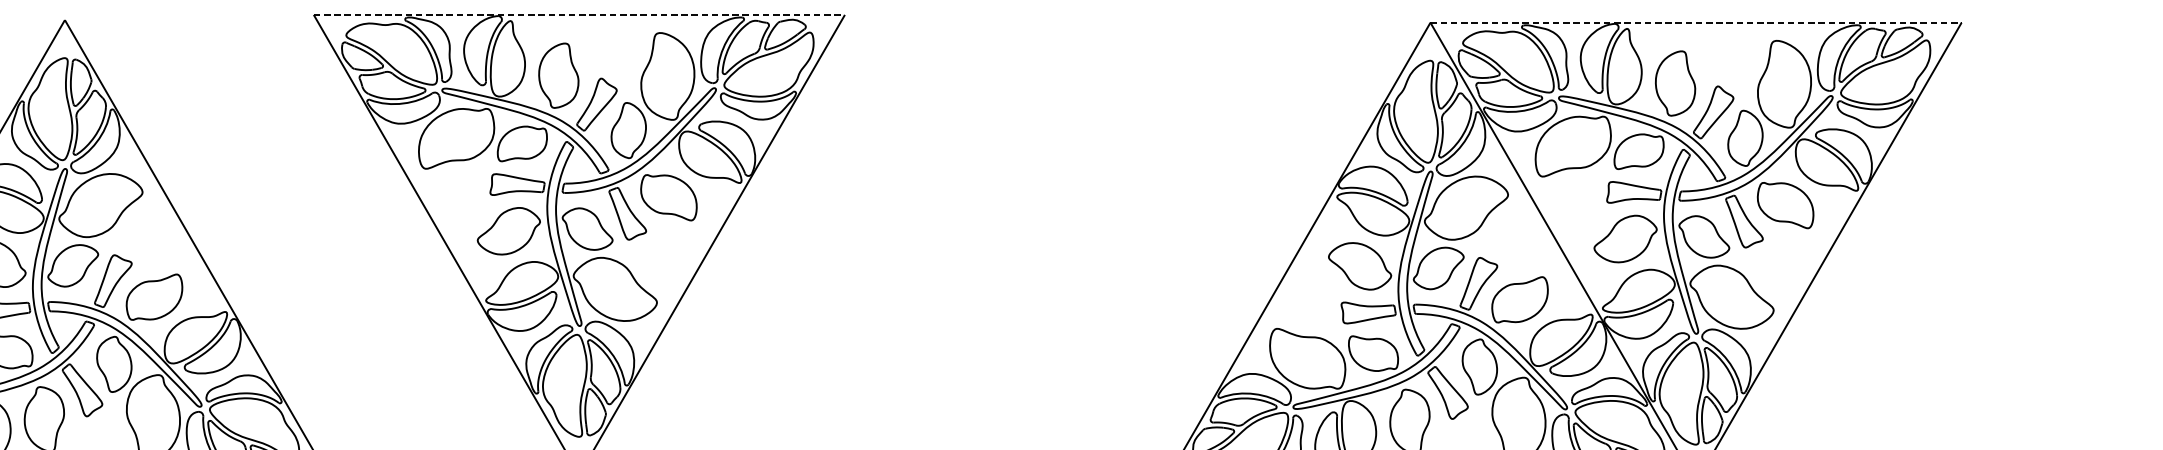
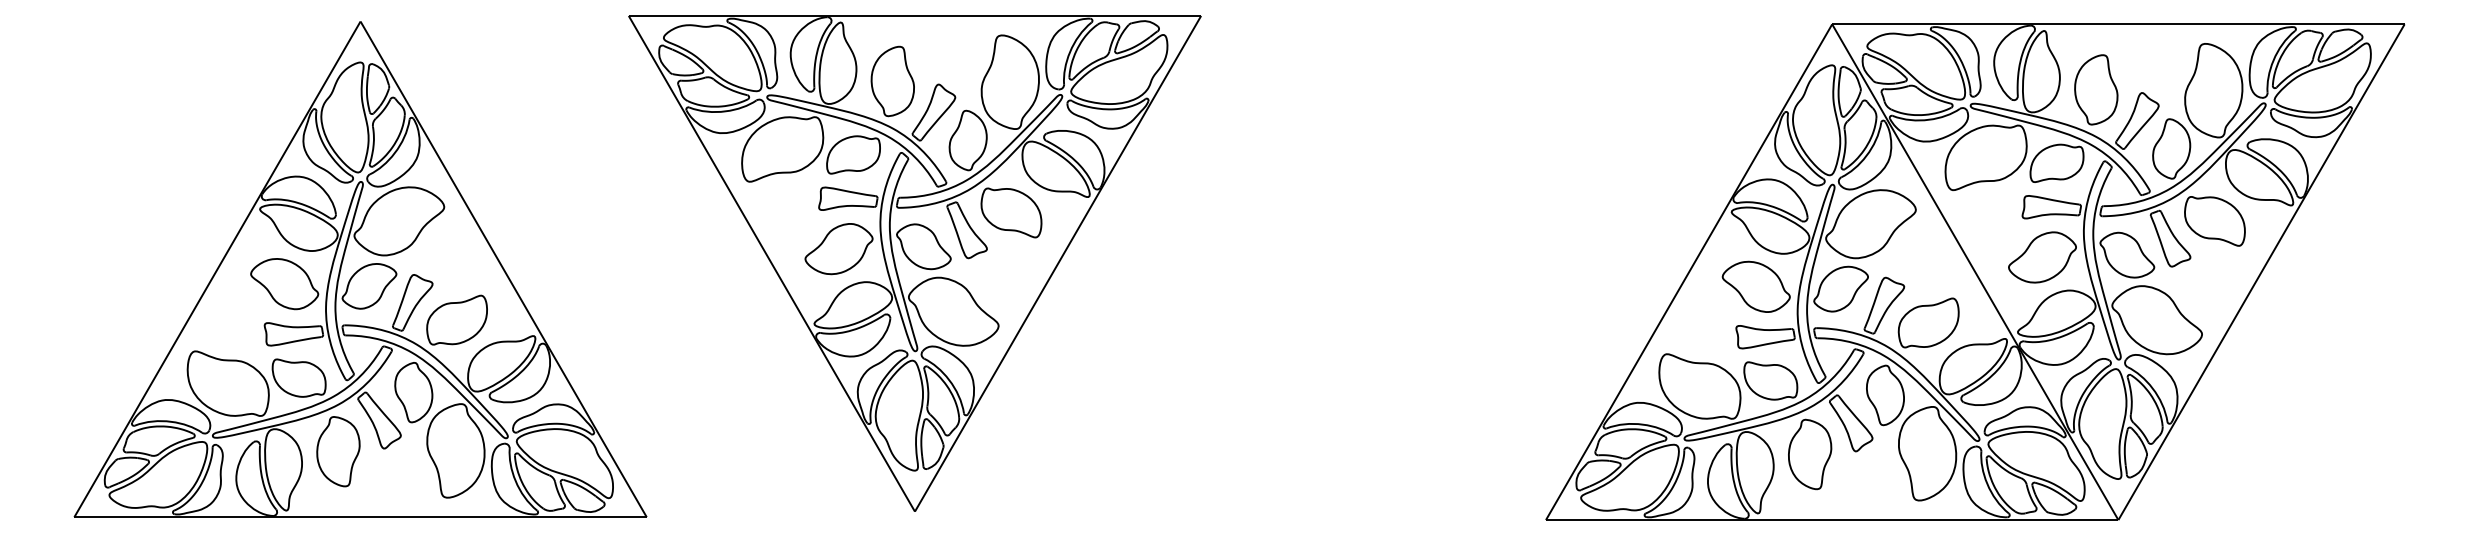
line: (579, 14) -> (915, 15), dashed -> solid
line: (1696, 22) -> (2118, 24), dashed -> solid

